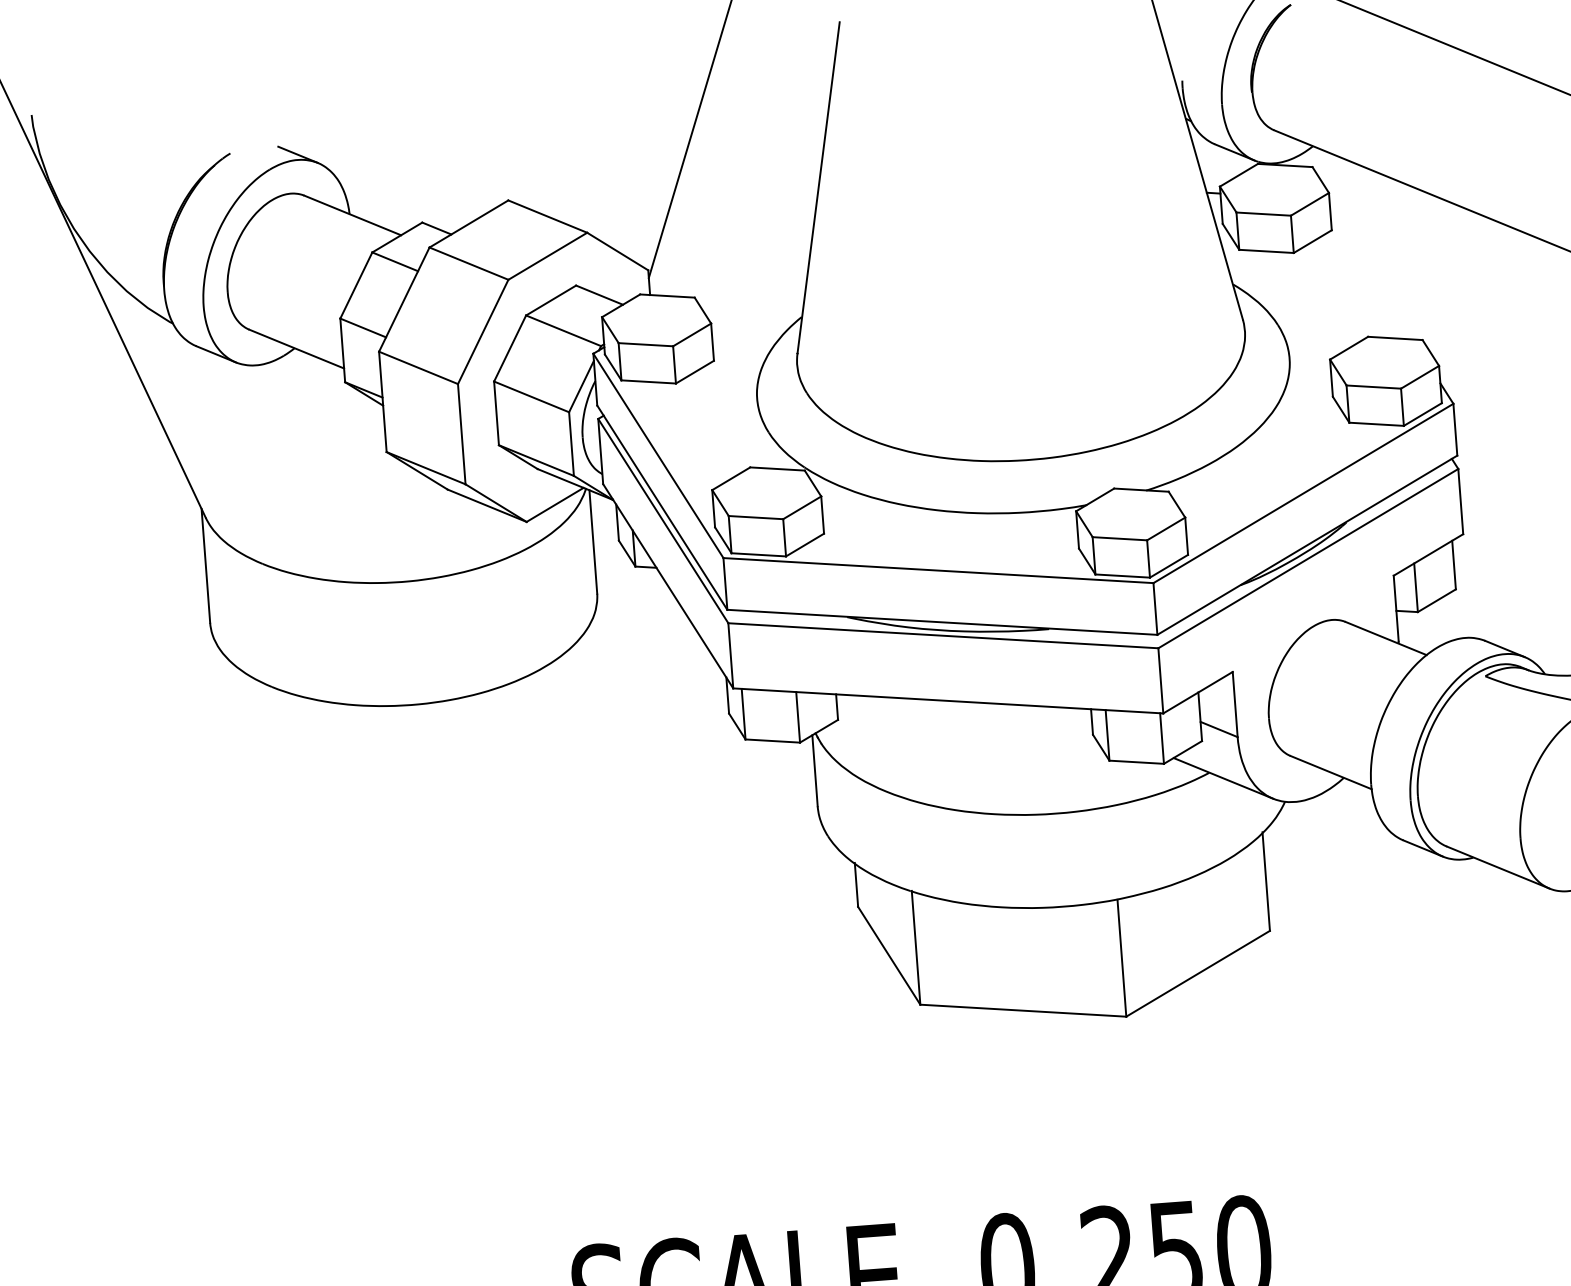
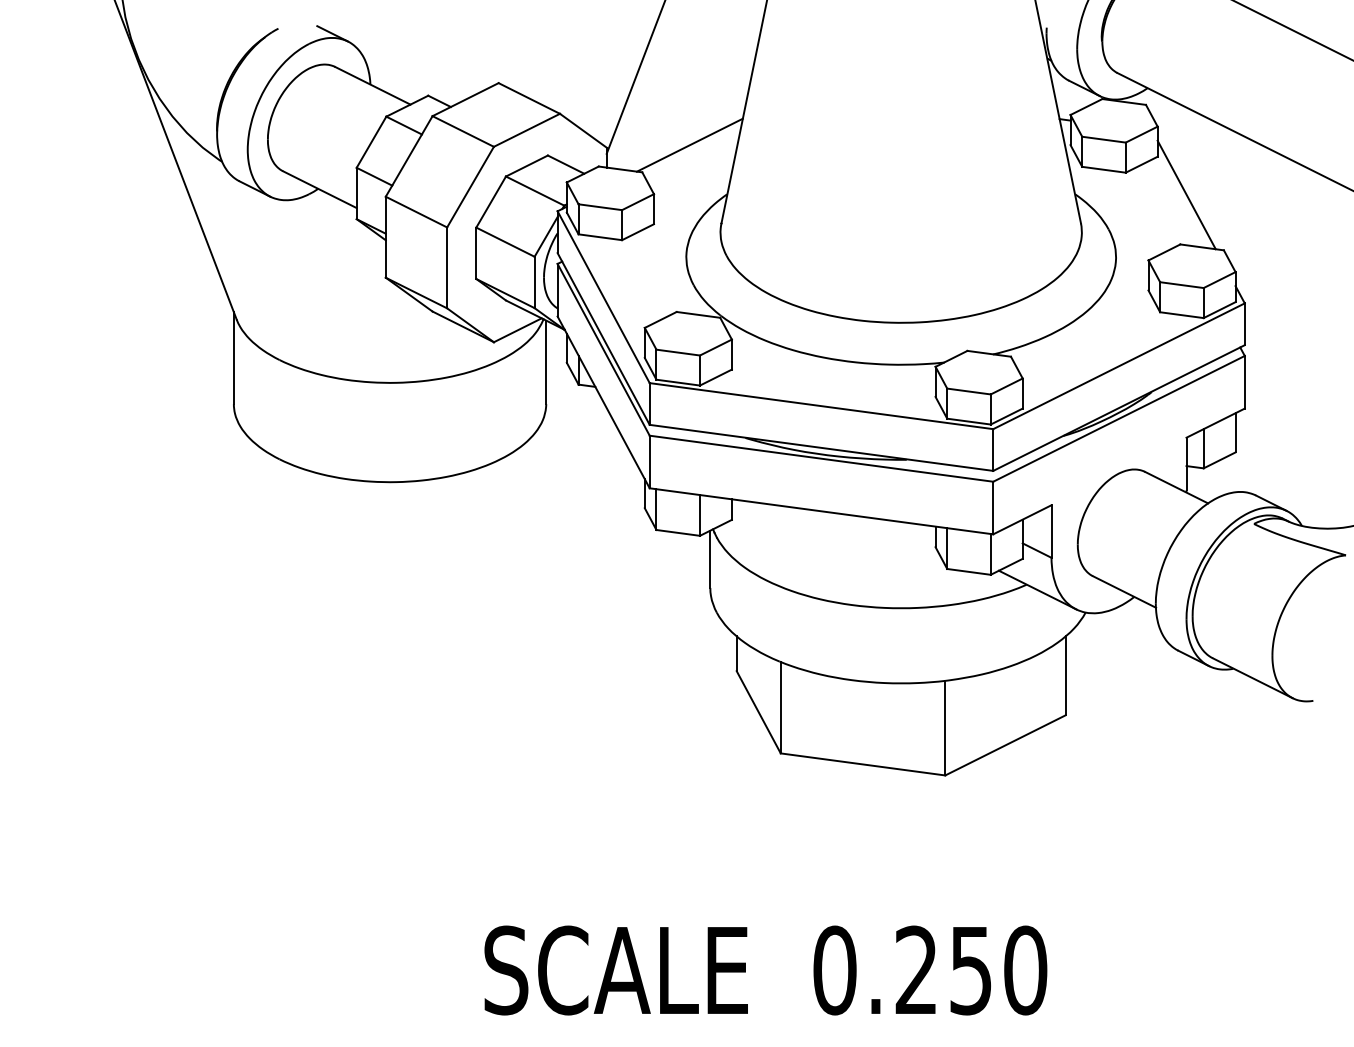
line: (750, 258) -> (689, 144), added
line: (1371, 274) -> (1186, 194), added

